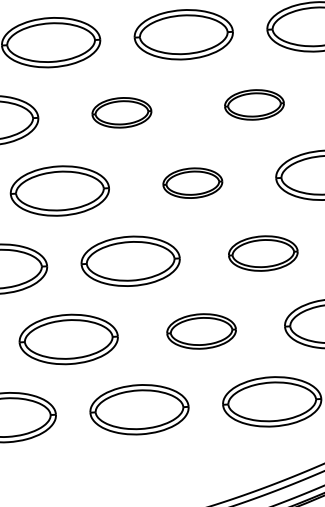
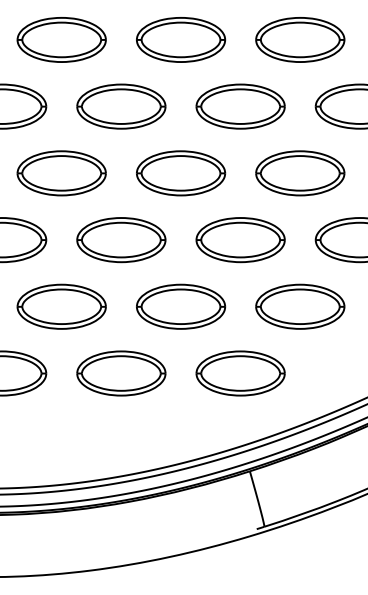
part: (254, 104) -> (240, 106), size x1.67
part: (121, 112) -> (121, 106), size x1.67
part: (193, 183) -> (181, 173), size x1.67
part: (263, 253) -> (240, 240), size x1.43
part: (201, 331) -> (181, 306), size x1.43

